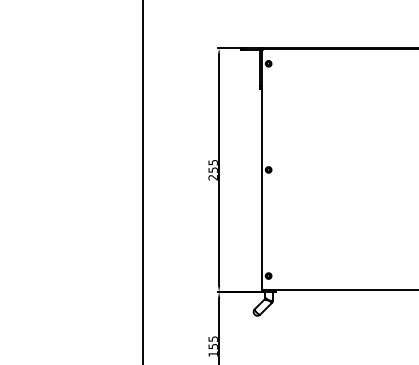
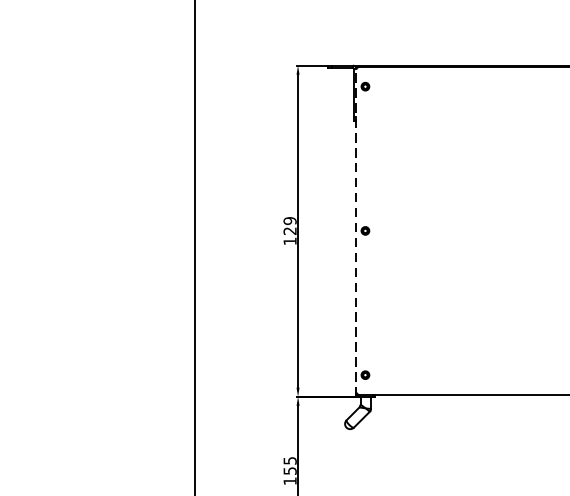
text: (212, 169) -> (289, 230), 255 -> 129
line: (261, 170) -> (355, 231), solid -> dashed

